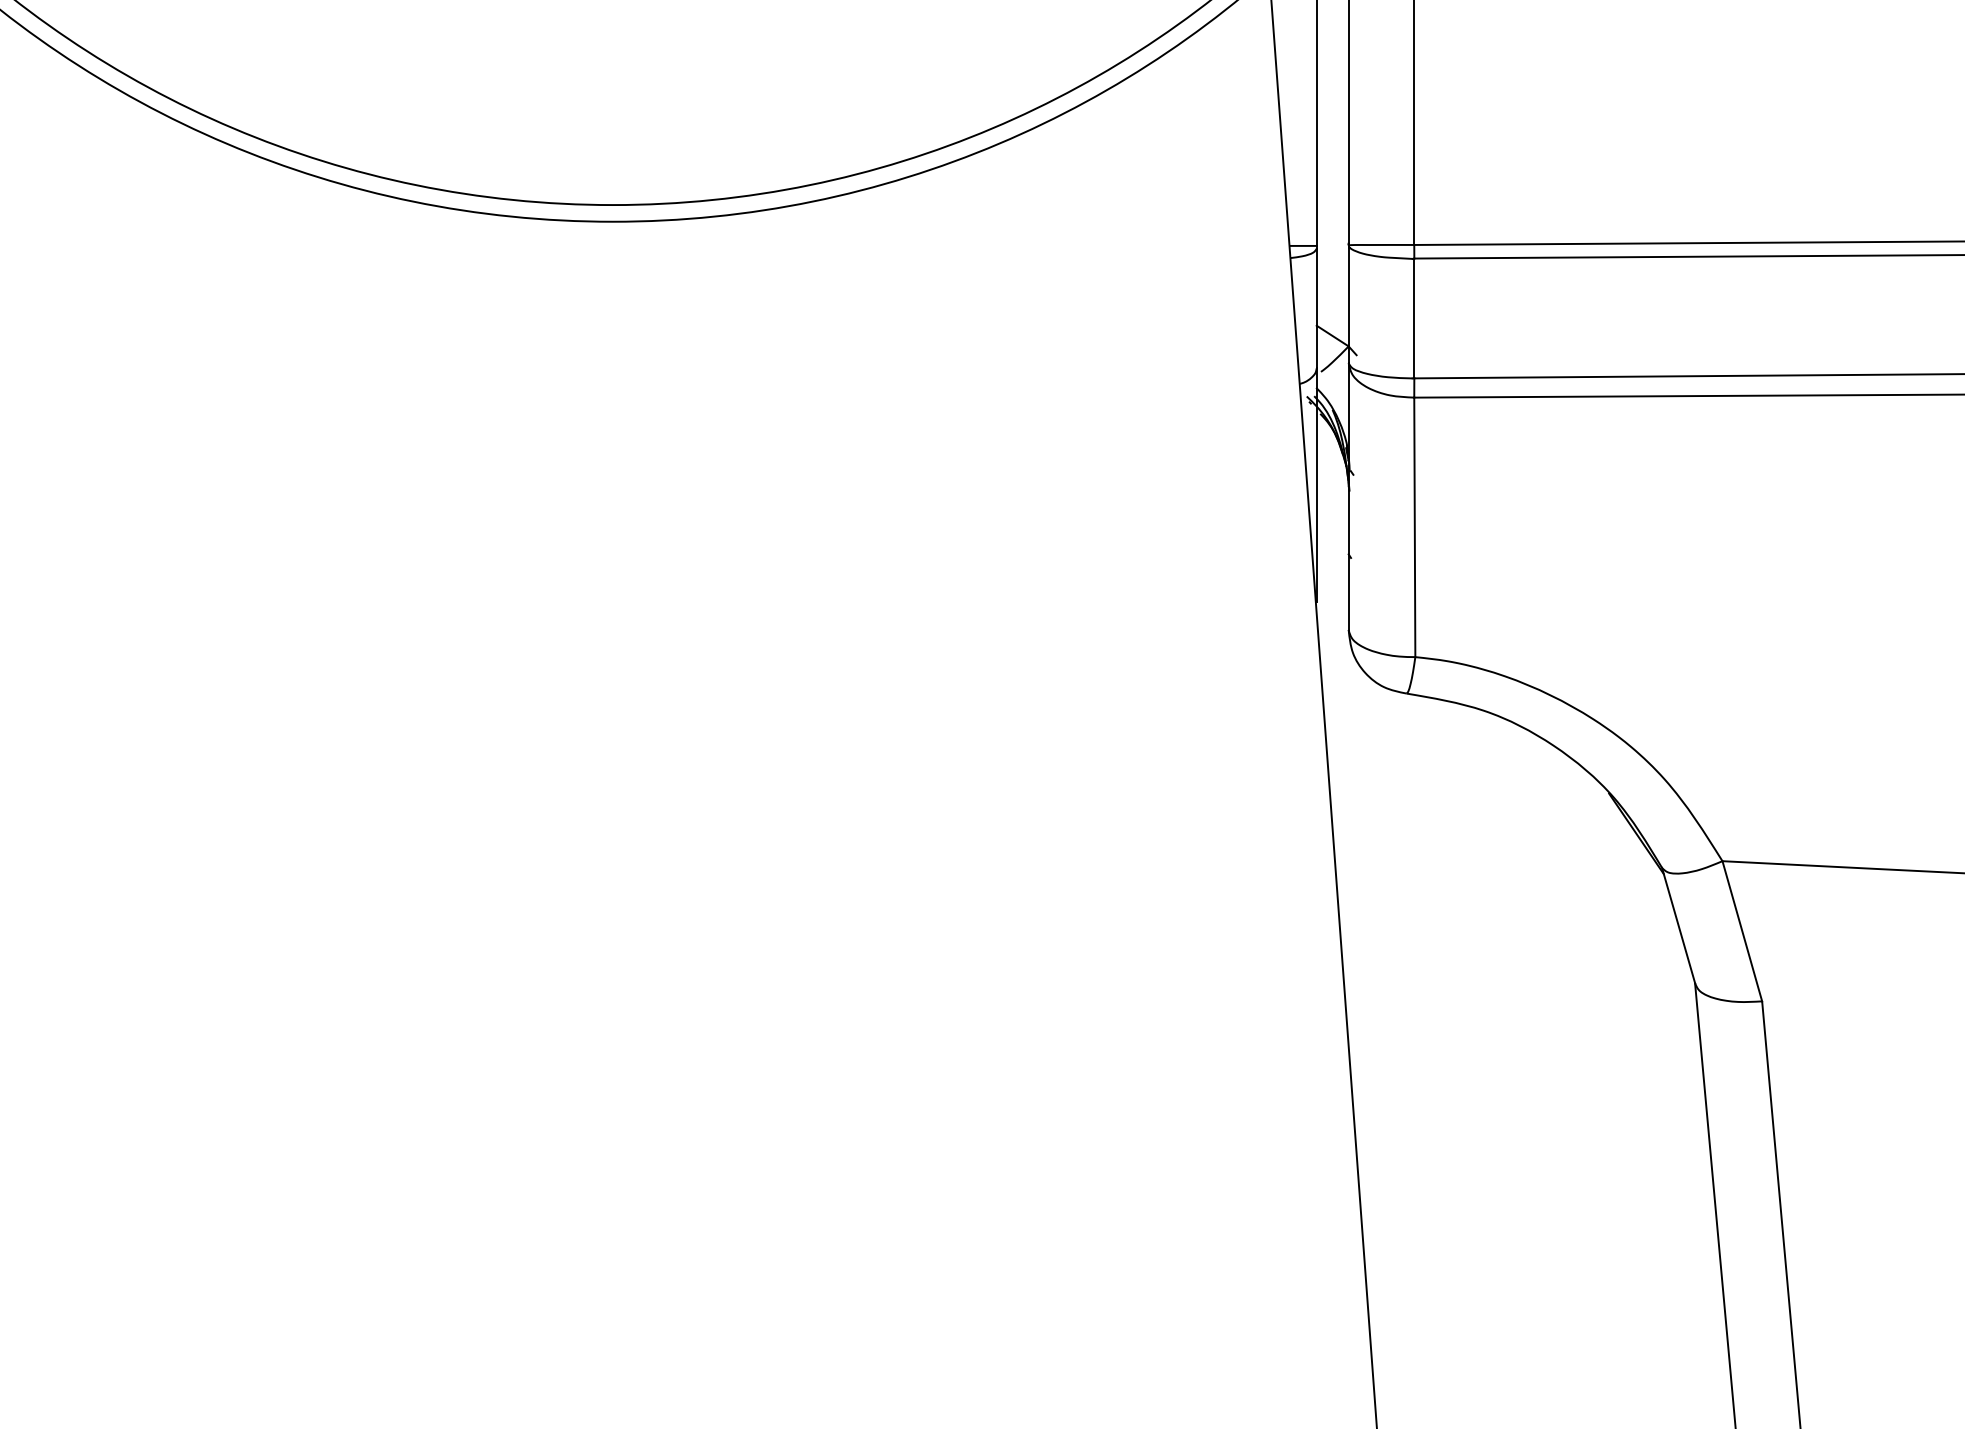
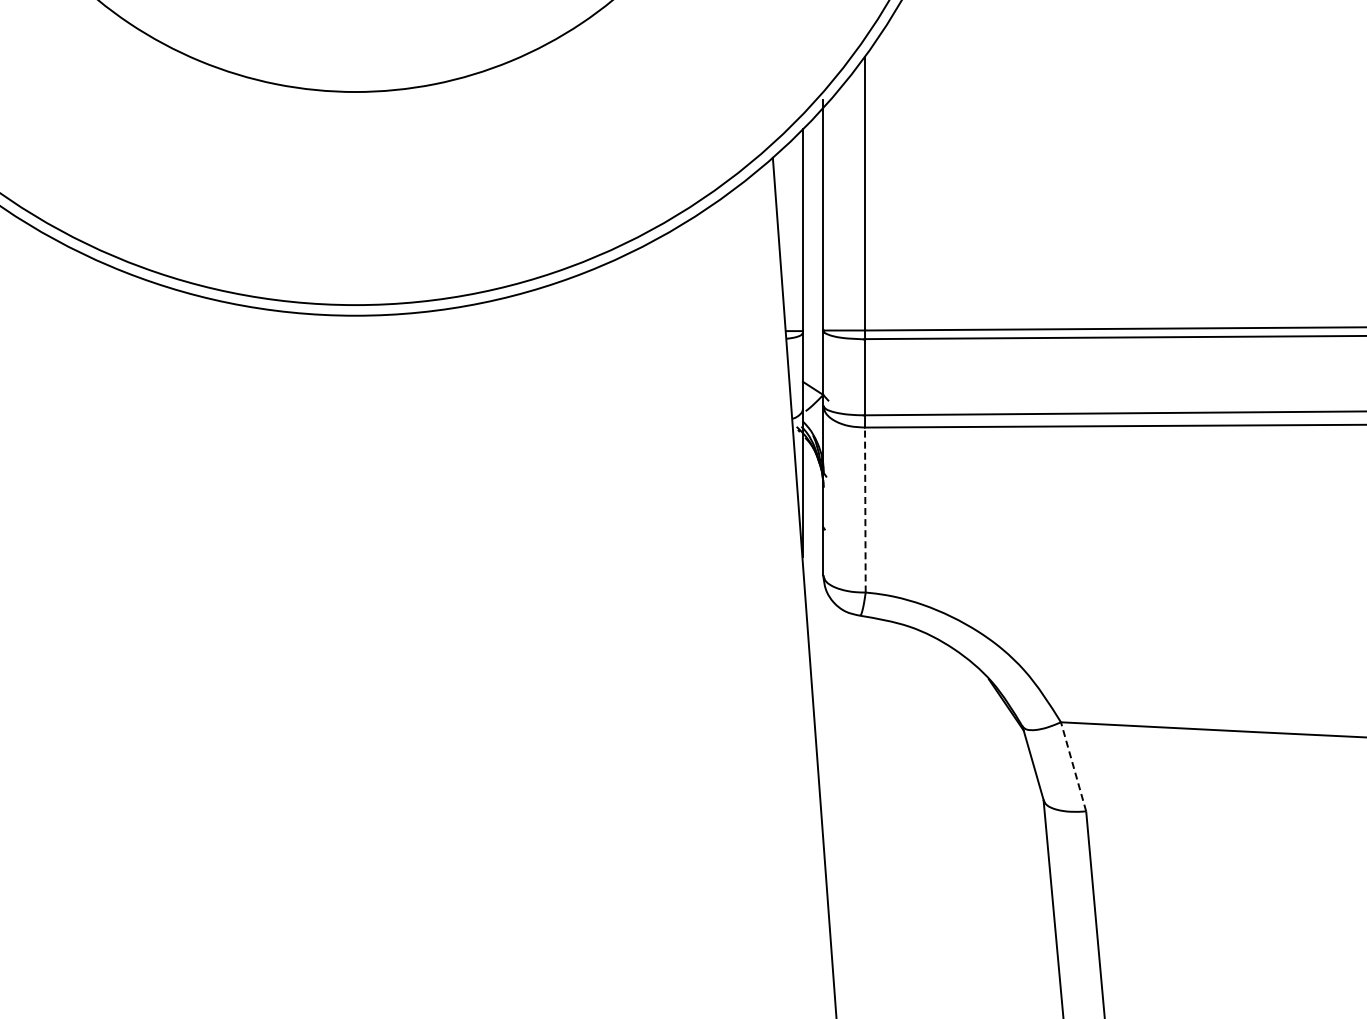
line: (1415, 526) -> (865, 509), solid -> dashed
line: (1742, 930) -> (1073, 766), solid -> dashed

